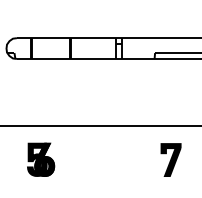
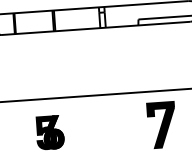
part: (41, 159) -> (50, 132), moved
part: (170, 159) -> (161, 124), size x1.4

